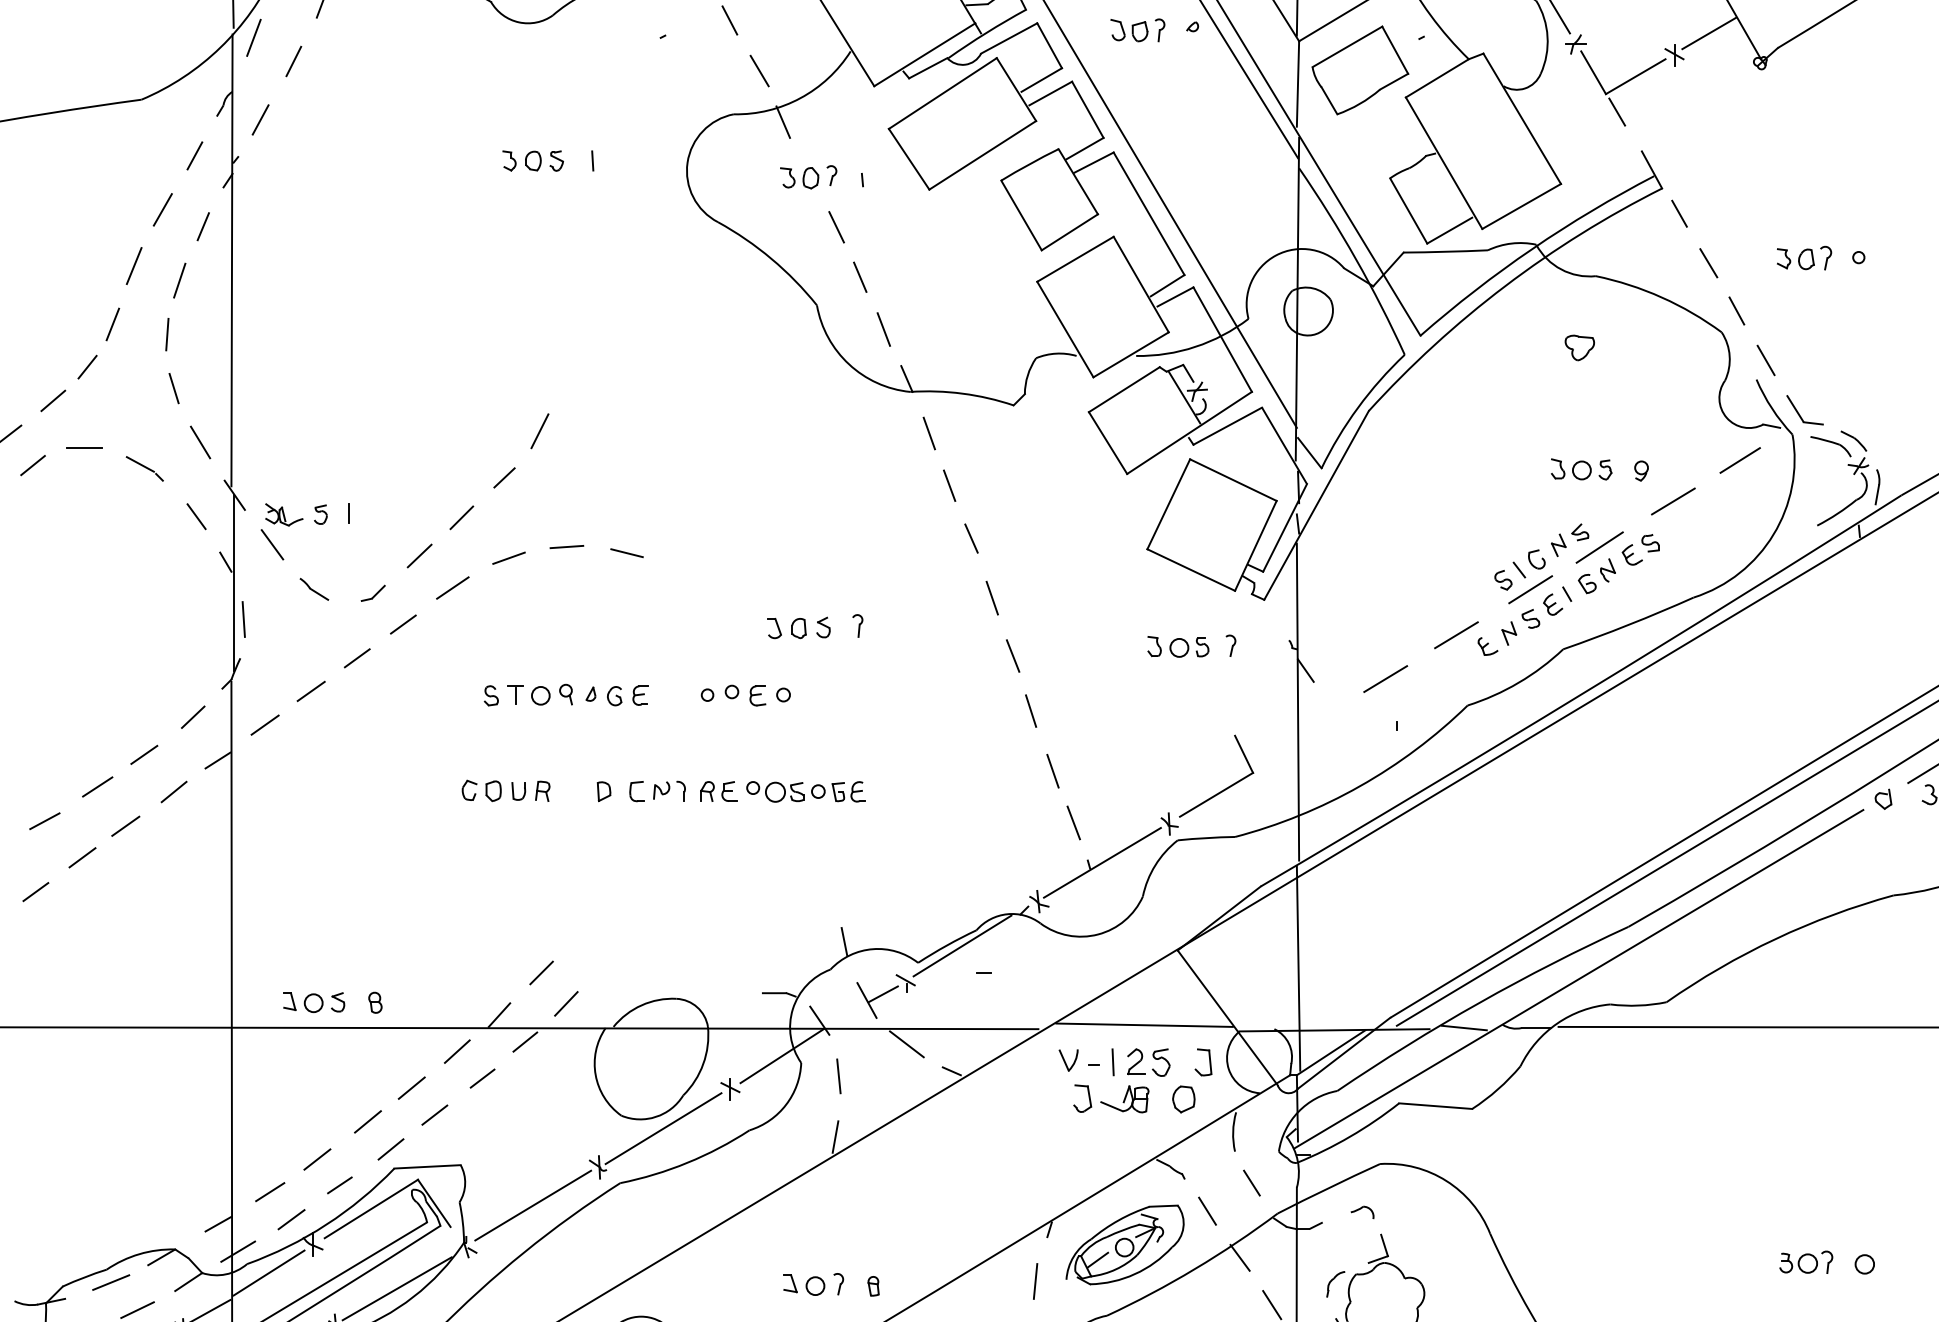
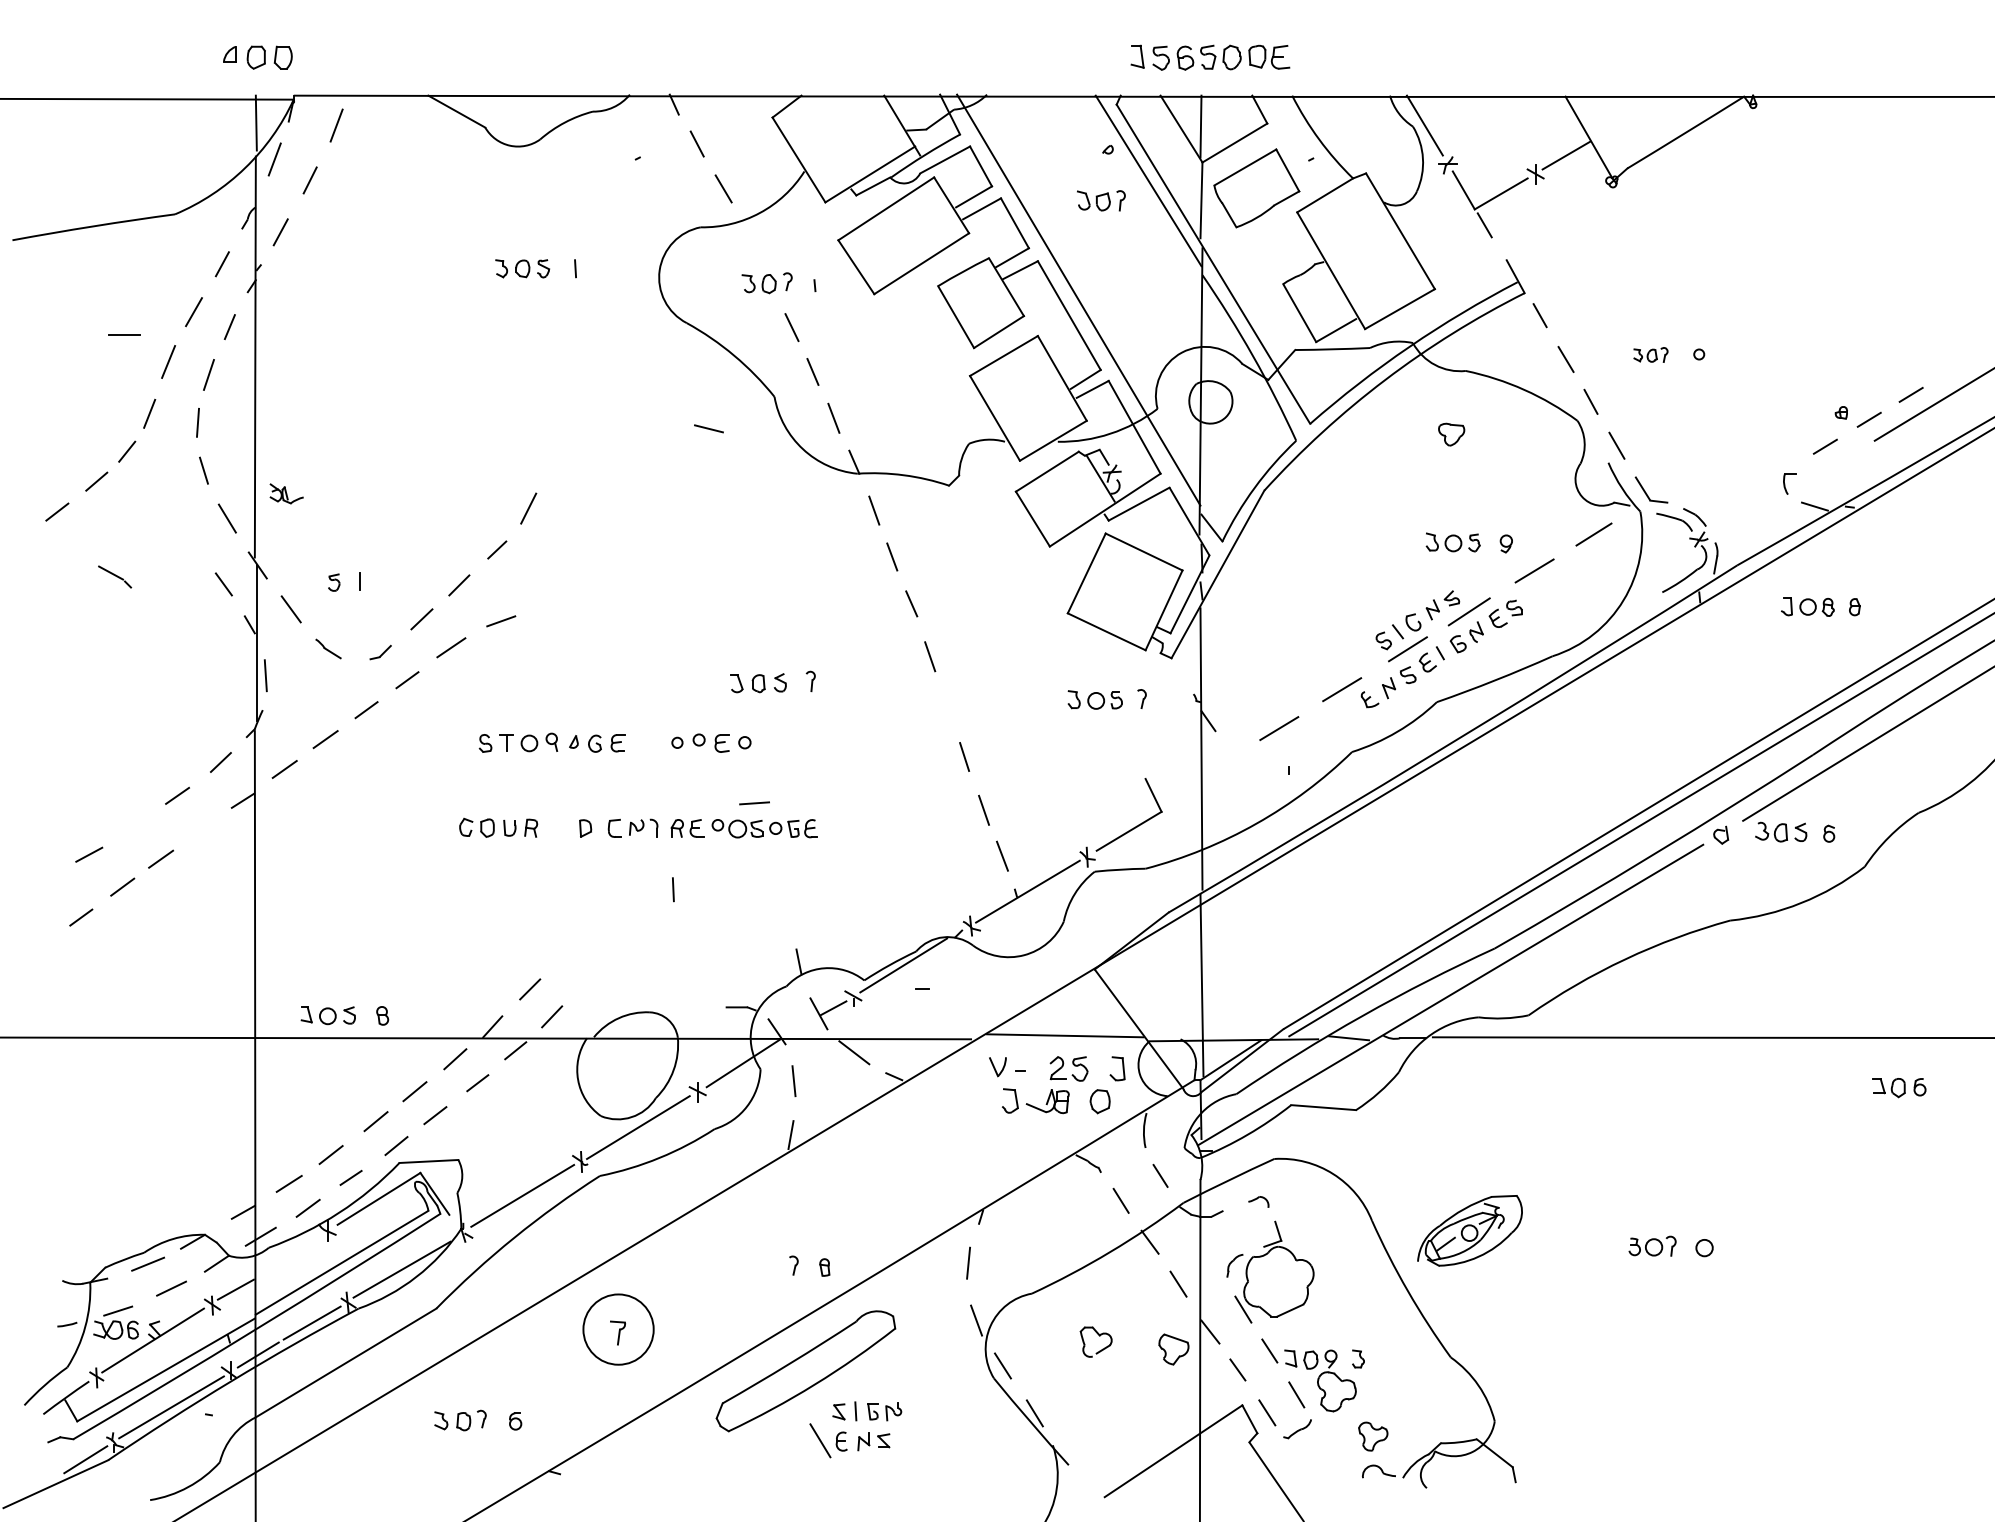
part: (1138, 30) -> (1101, 200), moved
line: (783, 122) -> (744, 234), removed
part: (1803, 257) -> (1650, 354), size x0.7
line: (84, 448) -> (124, 334), moved
line: (32, 464) -> (78, 538), removed
part: (145, 468) -> (115, 576), moved
part: (283, 514) -> (286, 493), moved
line: (566, 547) -> (754, 803), moved
line: (626, 552) -> (708, 428), moved
line: (1012, 656) -> (948, 708), removed
line: (98, 786) -> (136, 823), removed
line: (173, 791) -> (203, 828), removed
line: (1113, 1062) -> (673, 889), moved
part: (1124, 1244) -> (1469, 1230), moved
line: (268, 1272) -> (287, 1255), removed
part: (803, 1285) -> (762, 1266), removed

